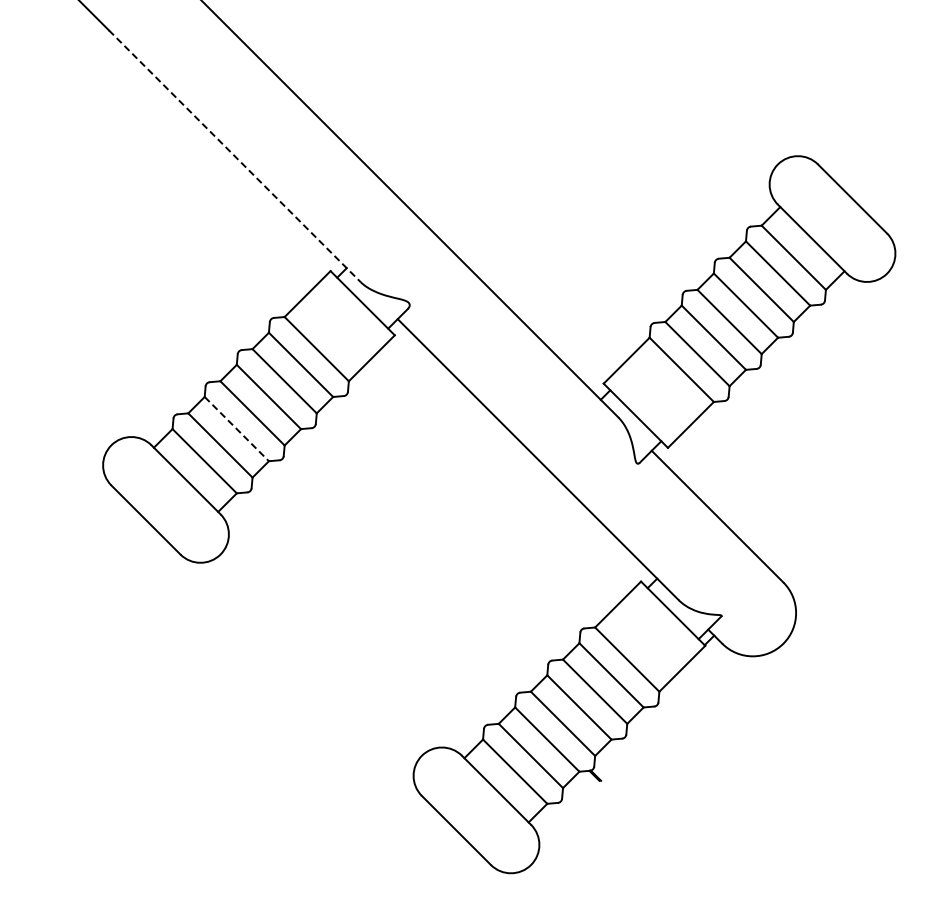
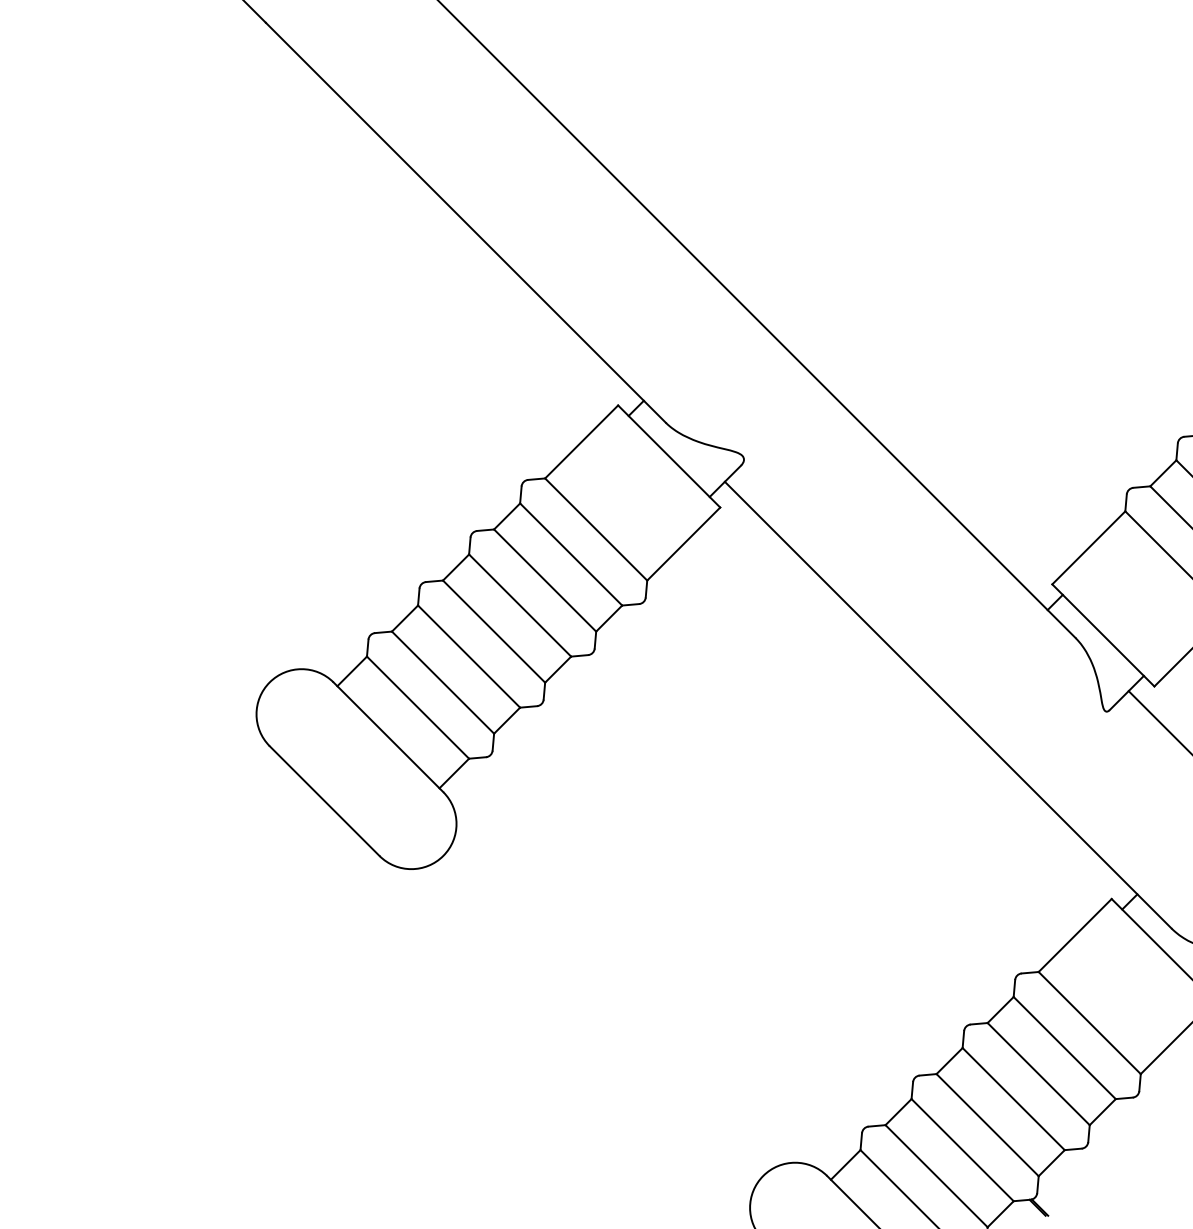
line: (234, 156) -> (465, 223), dashed -> solid
line: (237, 429) -> (470, 657), dashed -> solid

